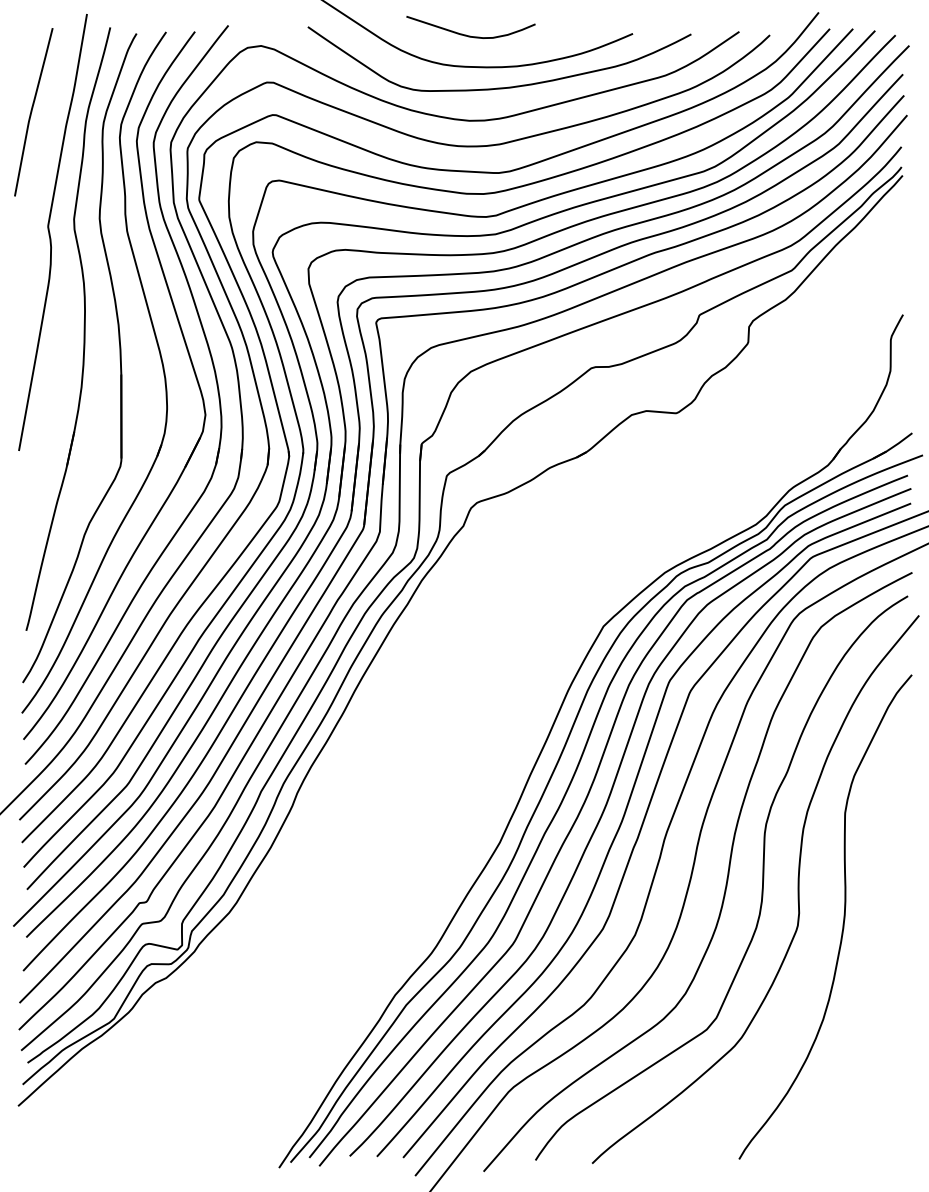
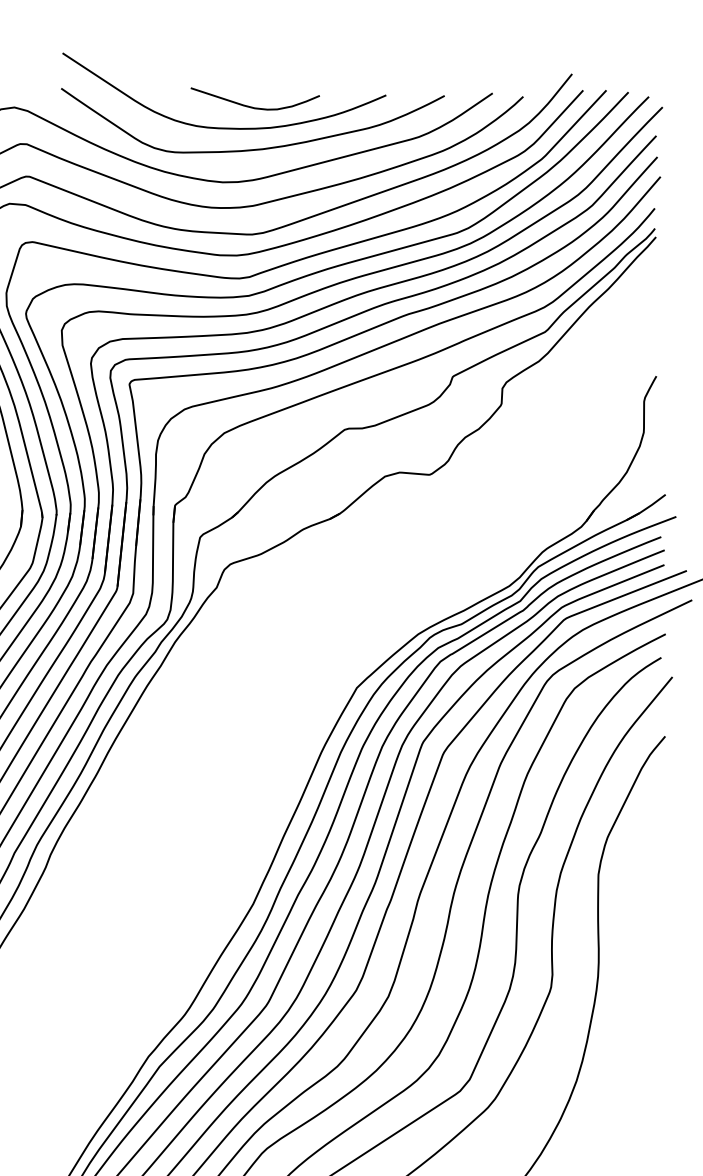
curve: (470, 35) -> (254, 107), moved

